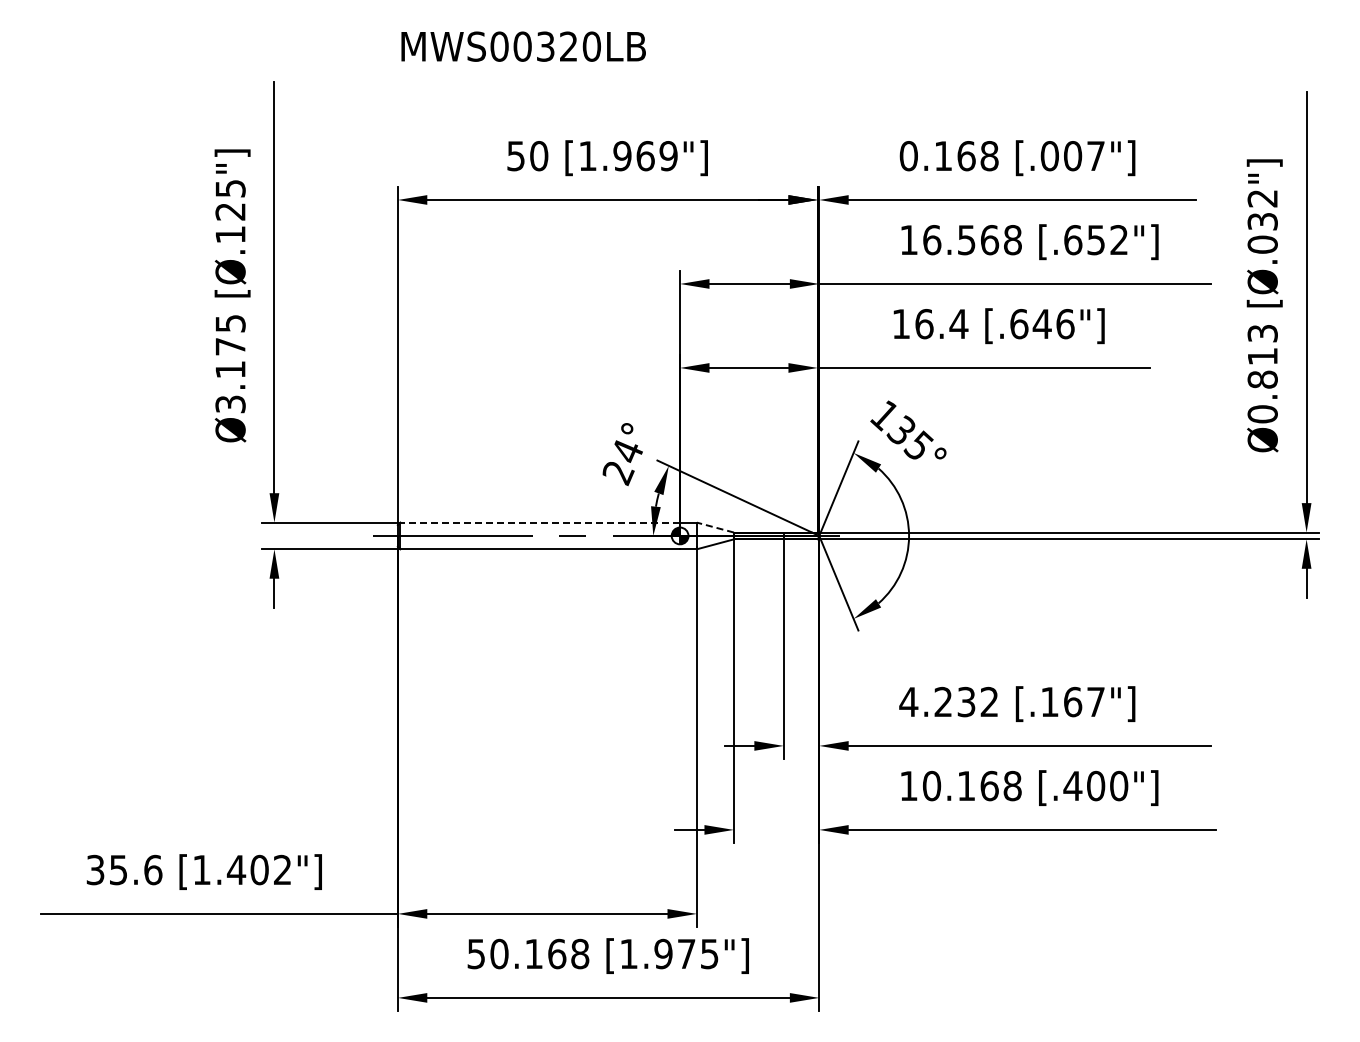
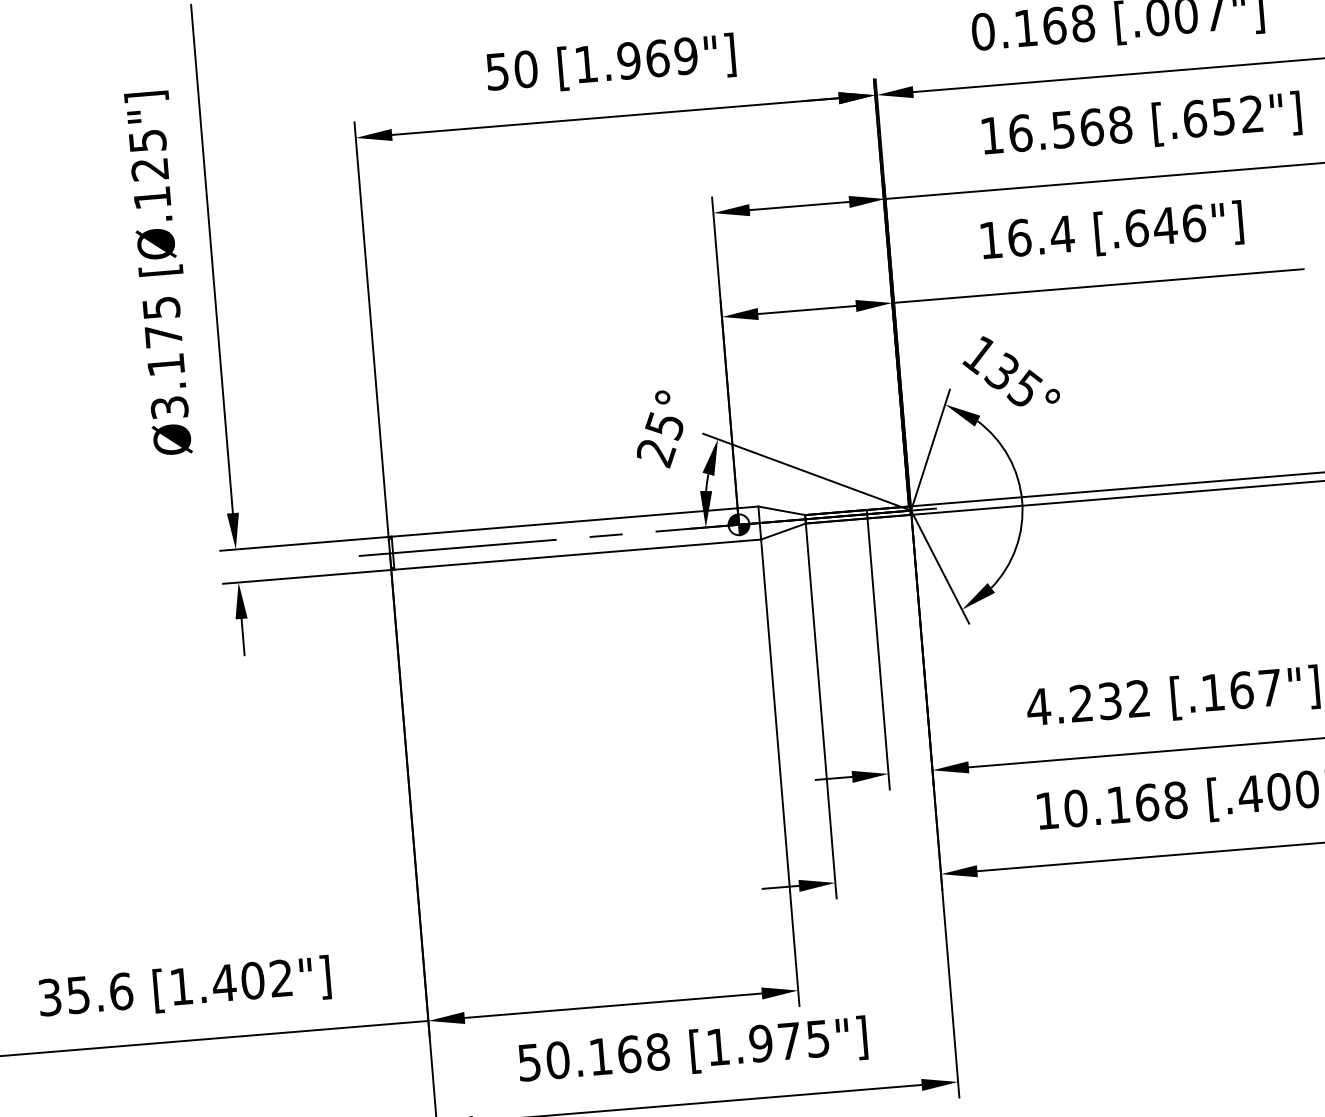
text: (626, 451) -> (664, 425), 24° -> 25°
line: (540, 522) -> (564, 522), dashed -> solid
line: (714, 527) -> (780, 510), dashed -> solid

